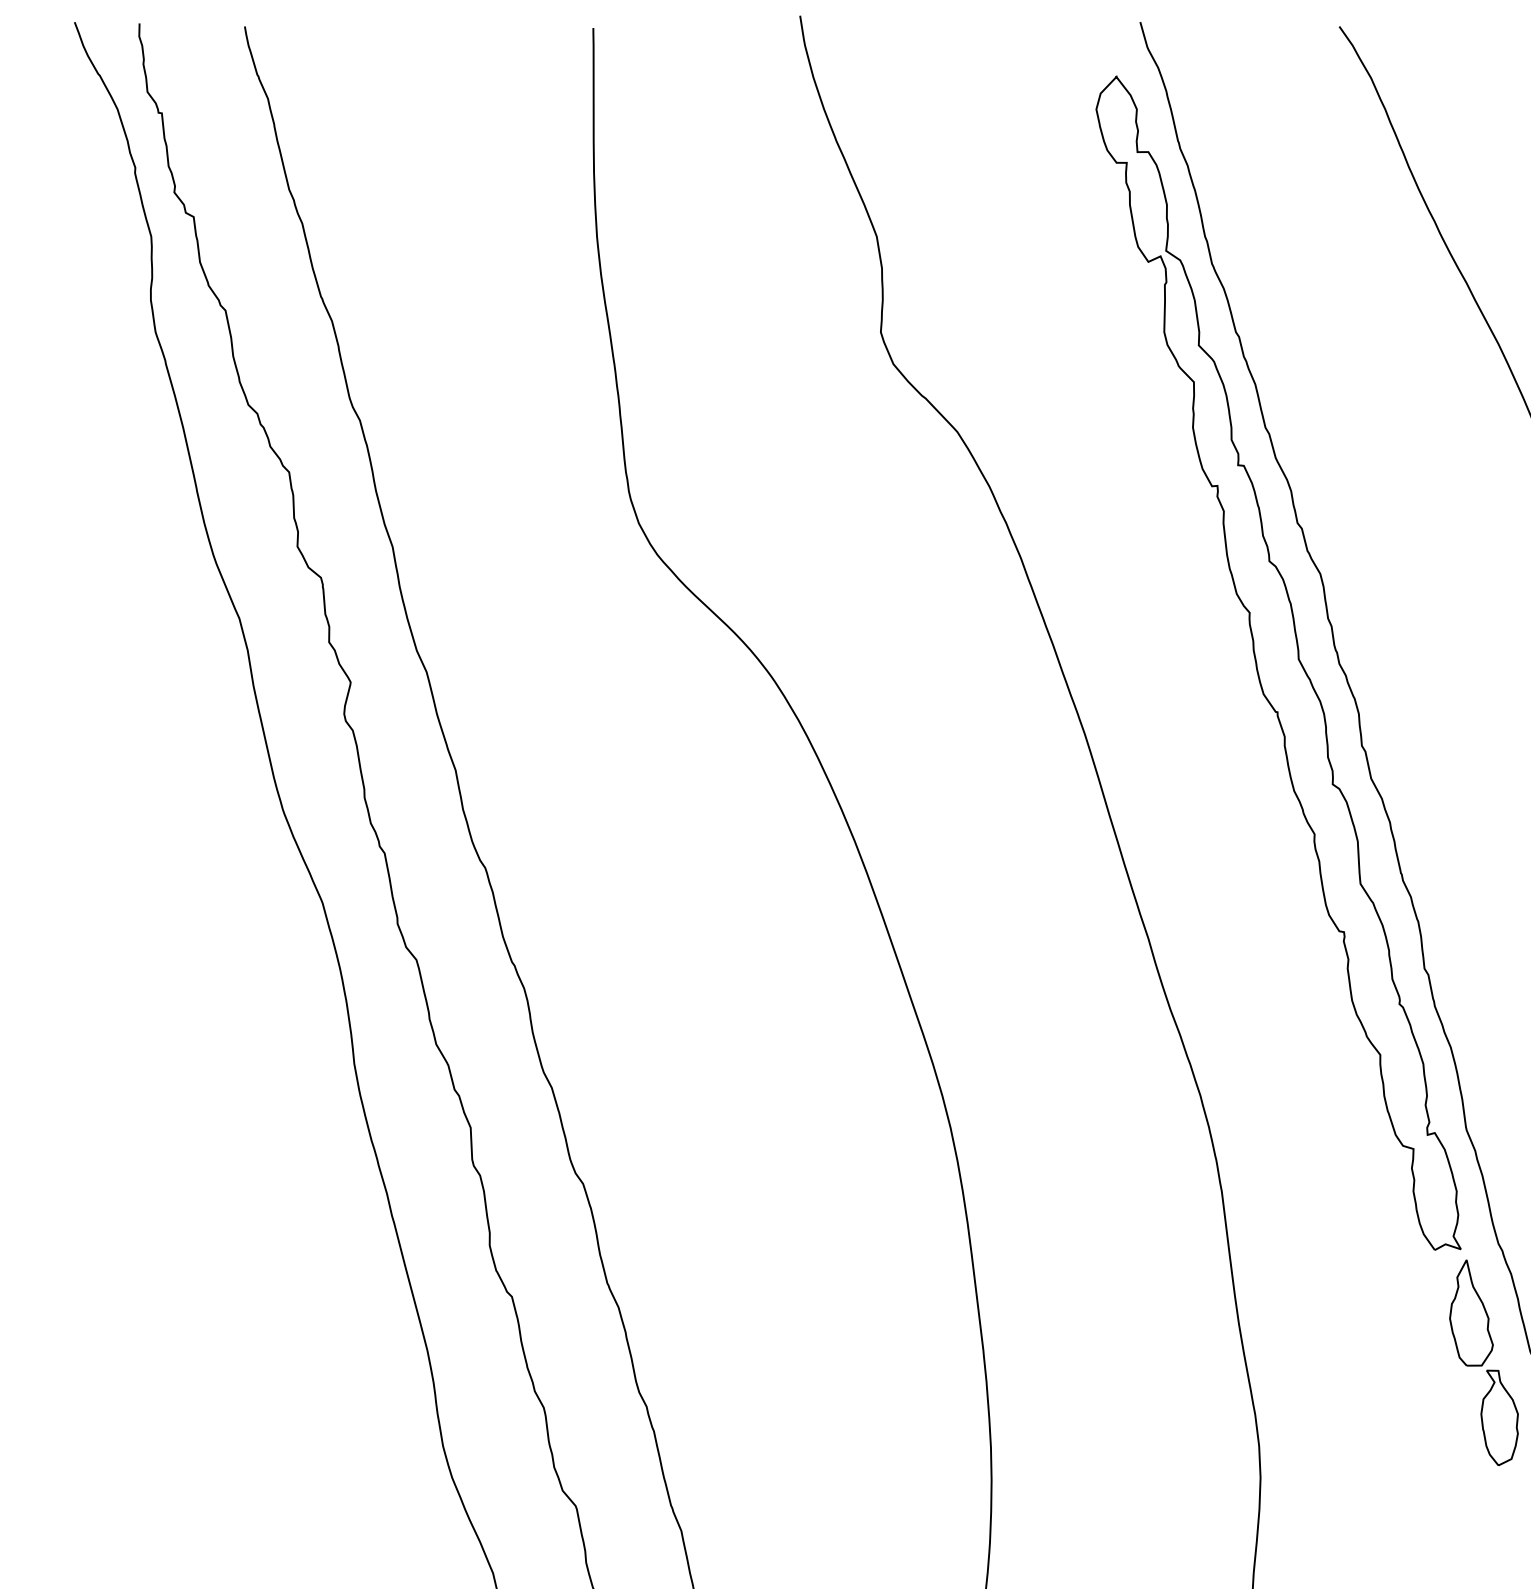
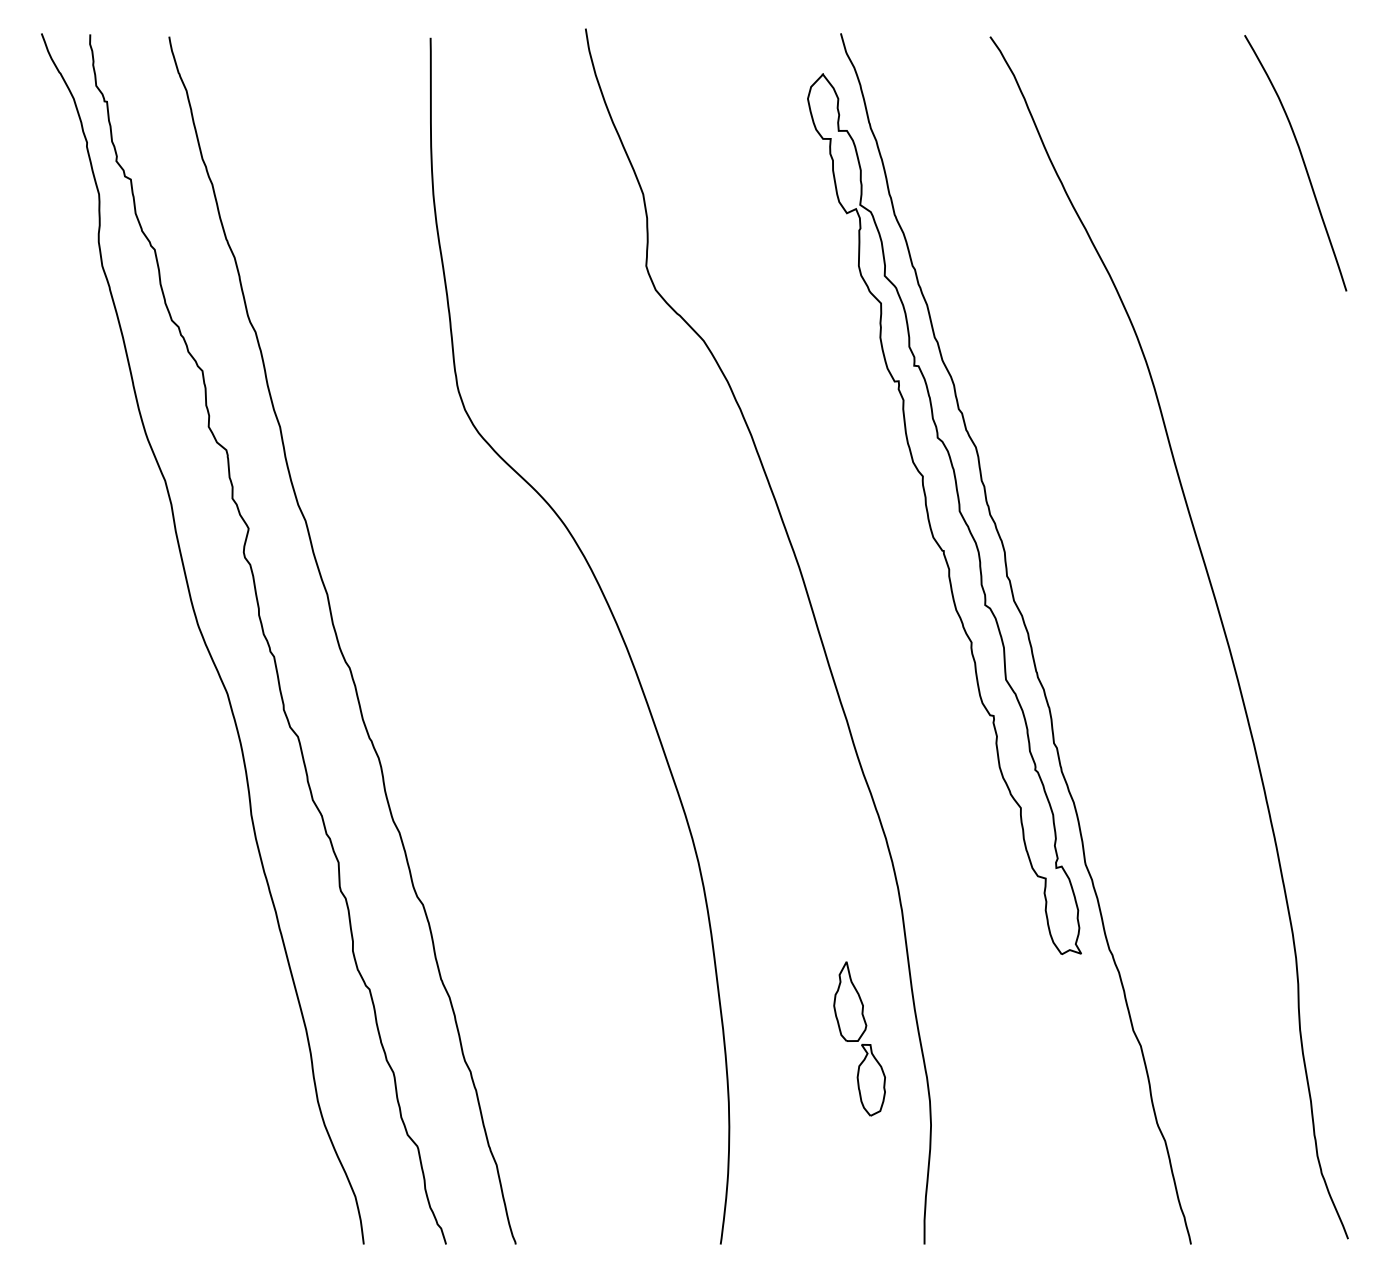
part: (1483, 1362) -> (859, 1038), moved

